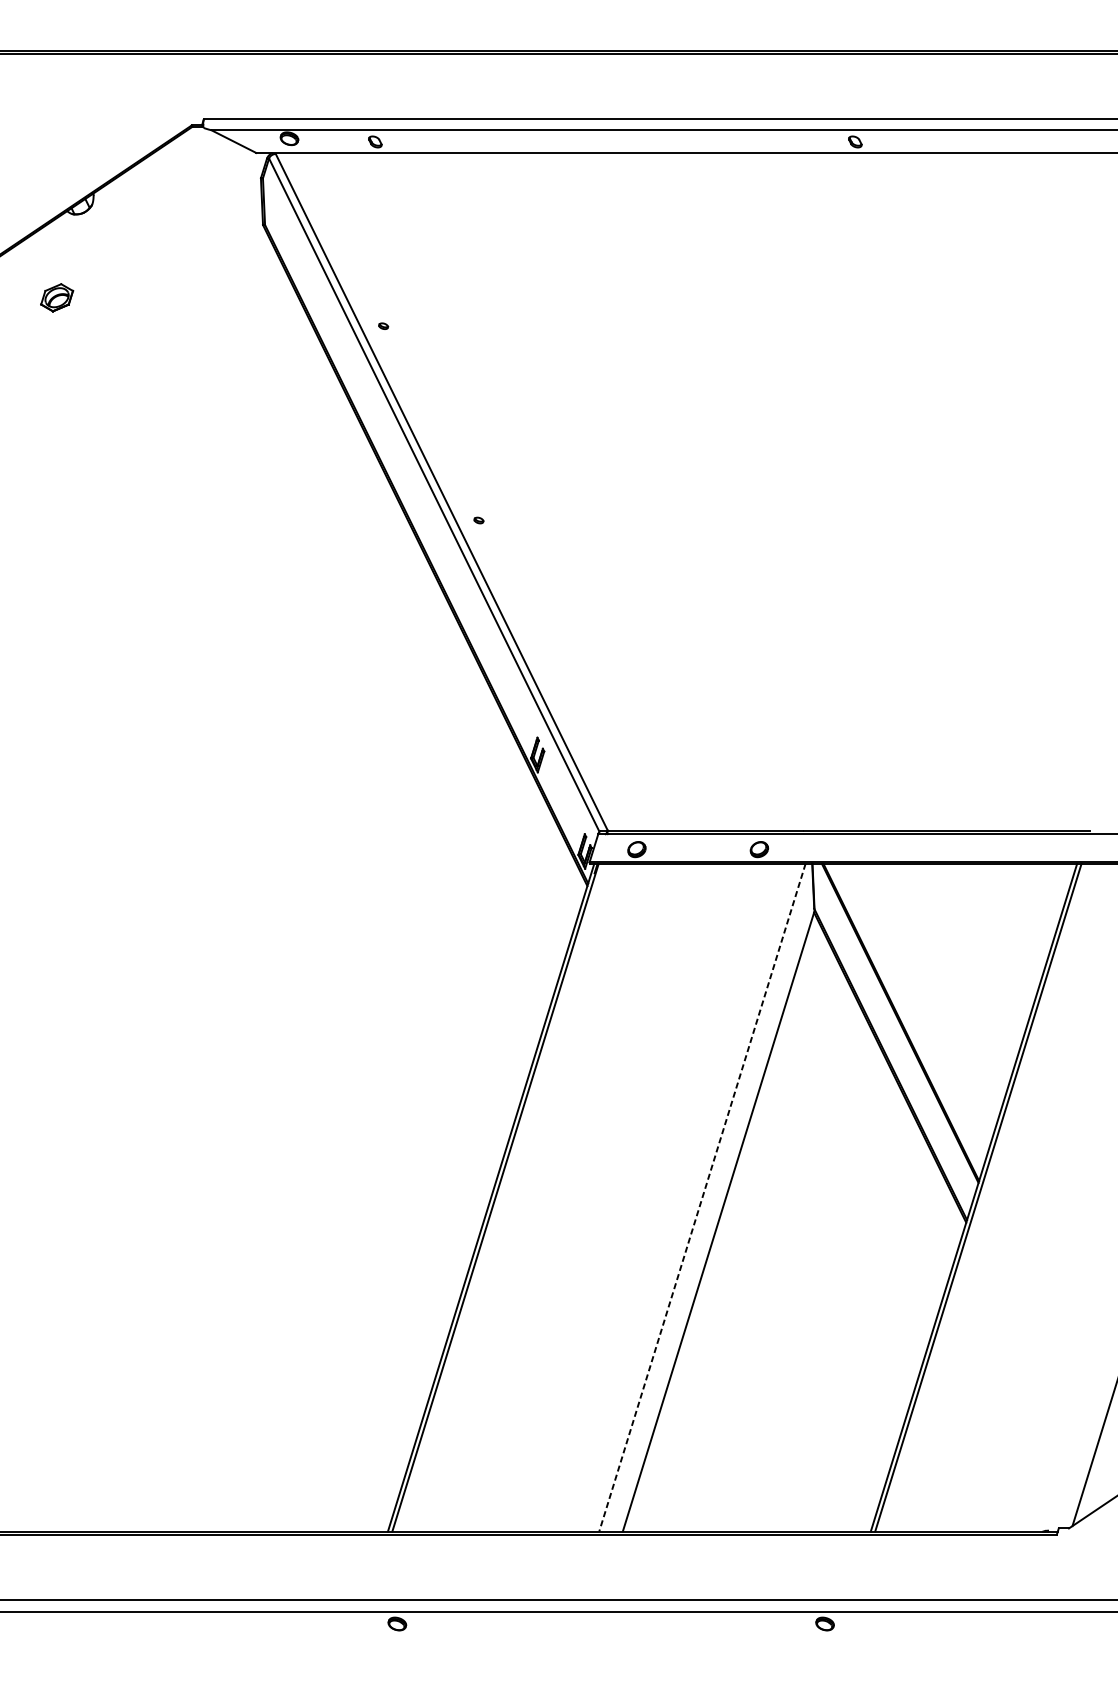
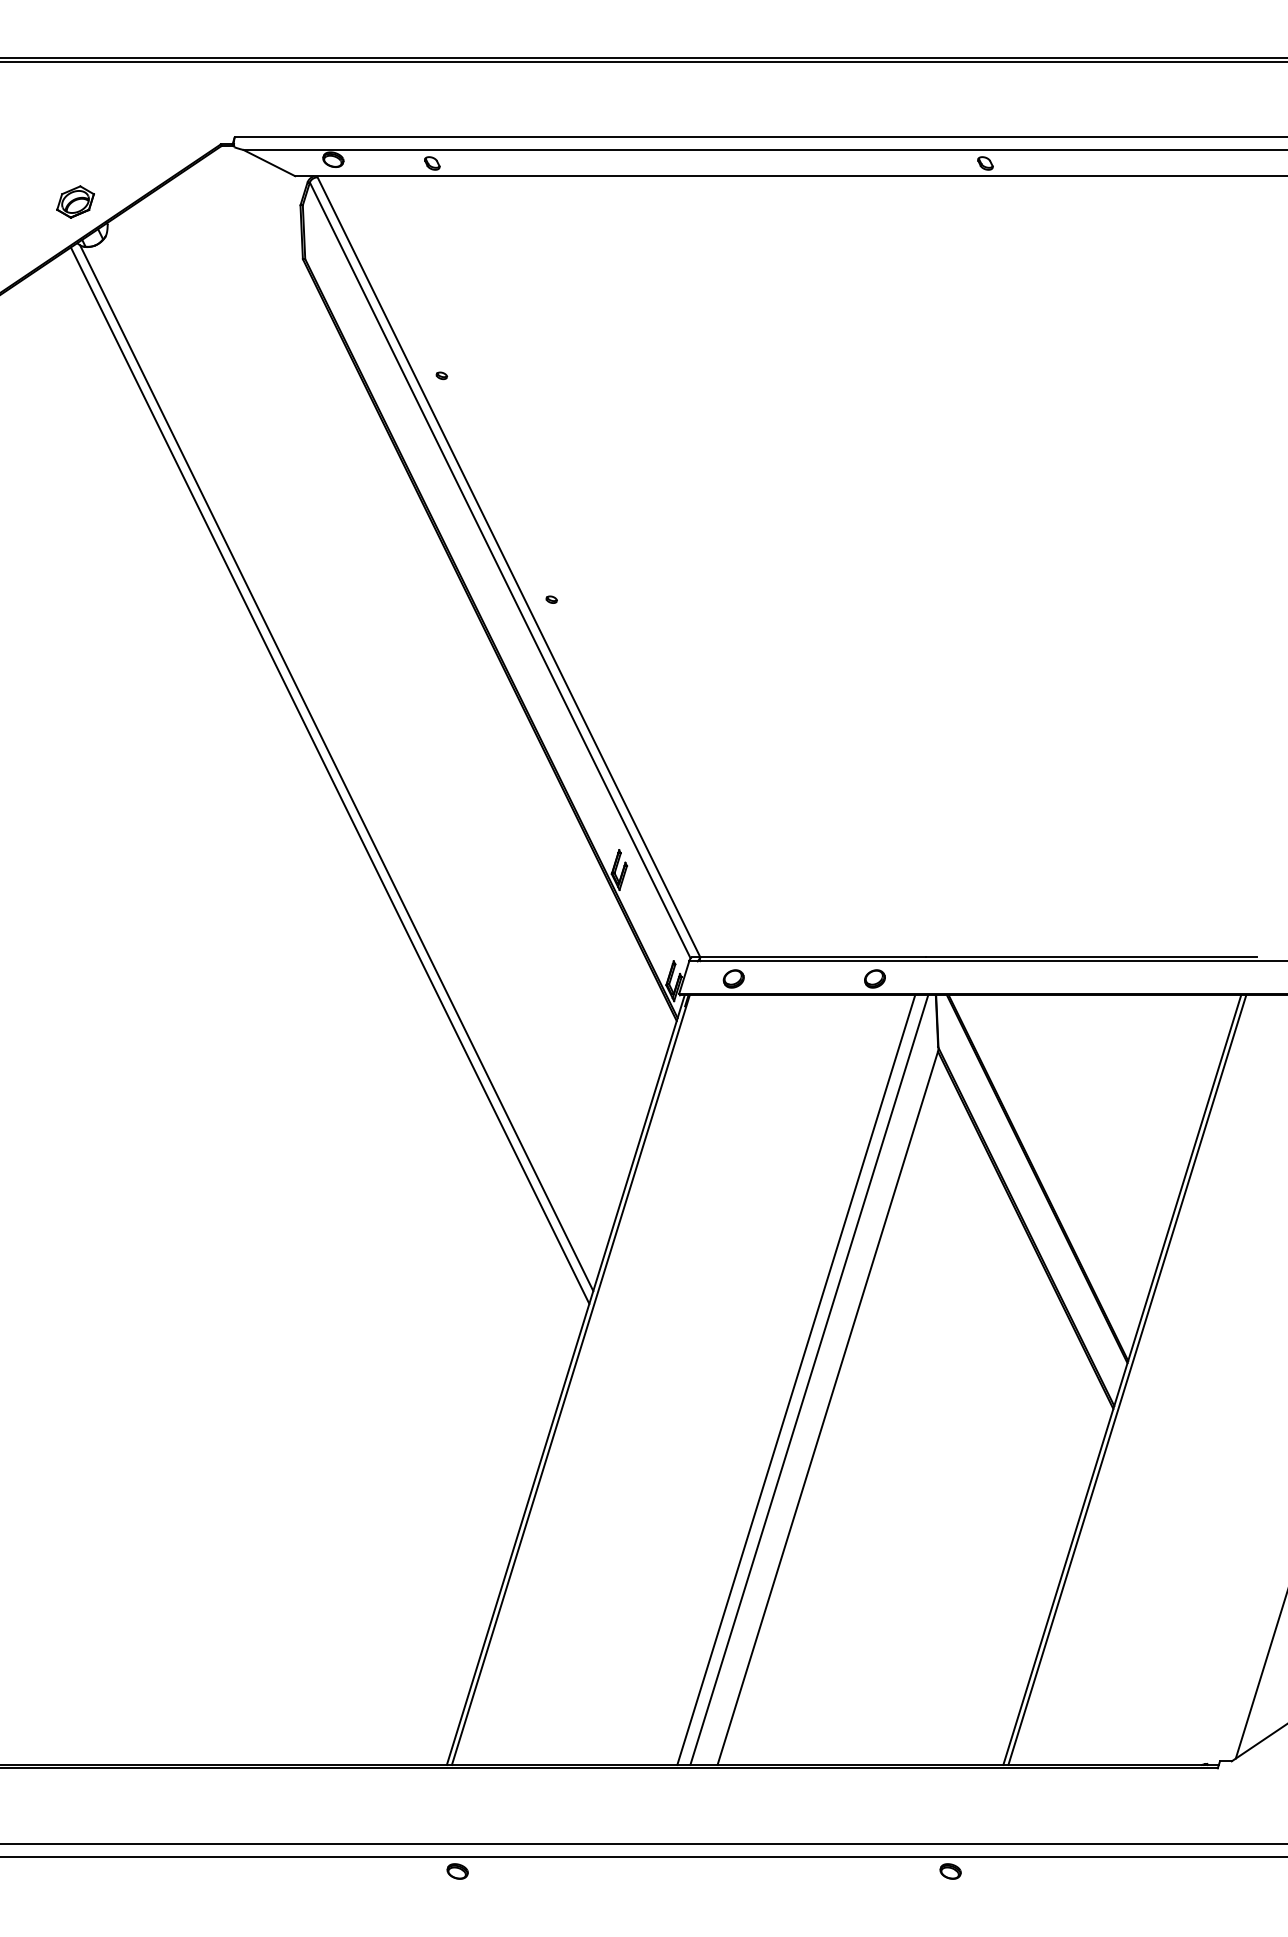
part: (57, 297) -> (75, 201), moved
line: (292, 666) -> (336, 768), added
line: (286, 673) -> (329, 775), added
line: (691, 1197) -> (796, 1379), added
line: (702, 1197) -> (809, 1380), dashed -> solid

